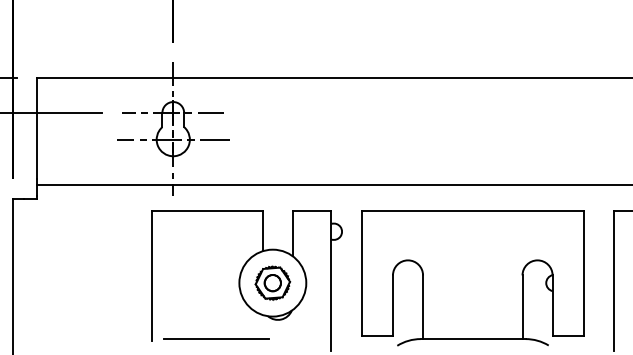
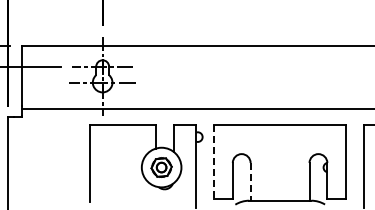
line: (362, 274) -> (214, 162), solid -> dashed
line: (422, 306) -> (250, 181), solid -> dashed
line: (216, 338) -> (128, 200), removed

